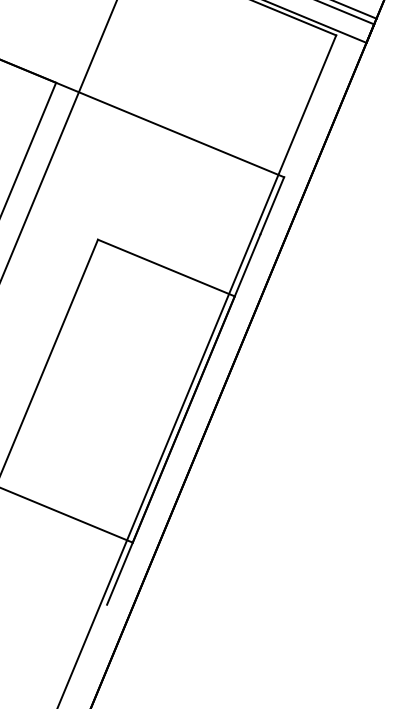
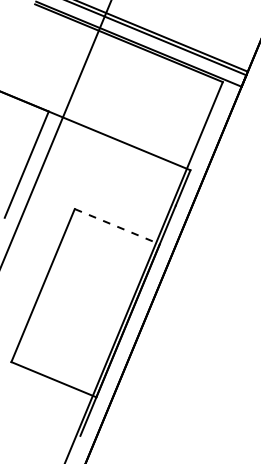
line: (166, 267) -> (117, 226), solid -> dashed

